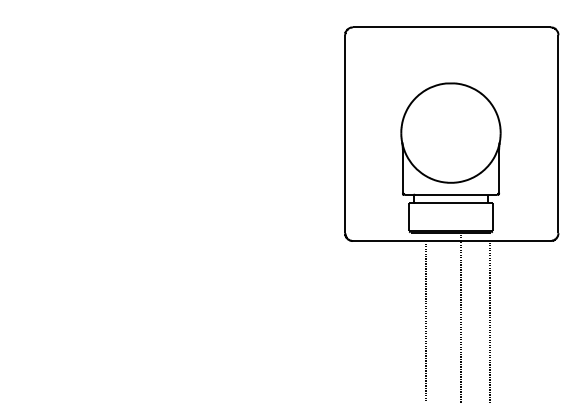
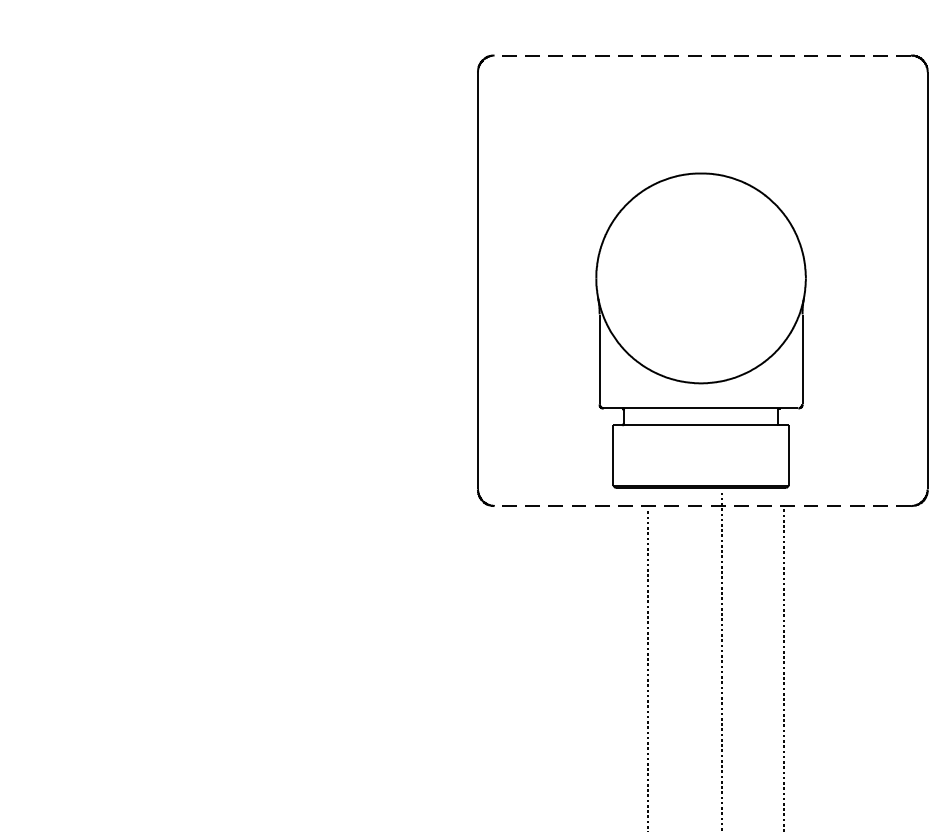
line: (451, 27) -> (702, 55), solid -> dashed
line: (451, 241) -> (702, 506), solid -> dashed

